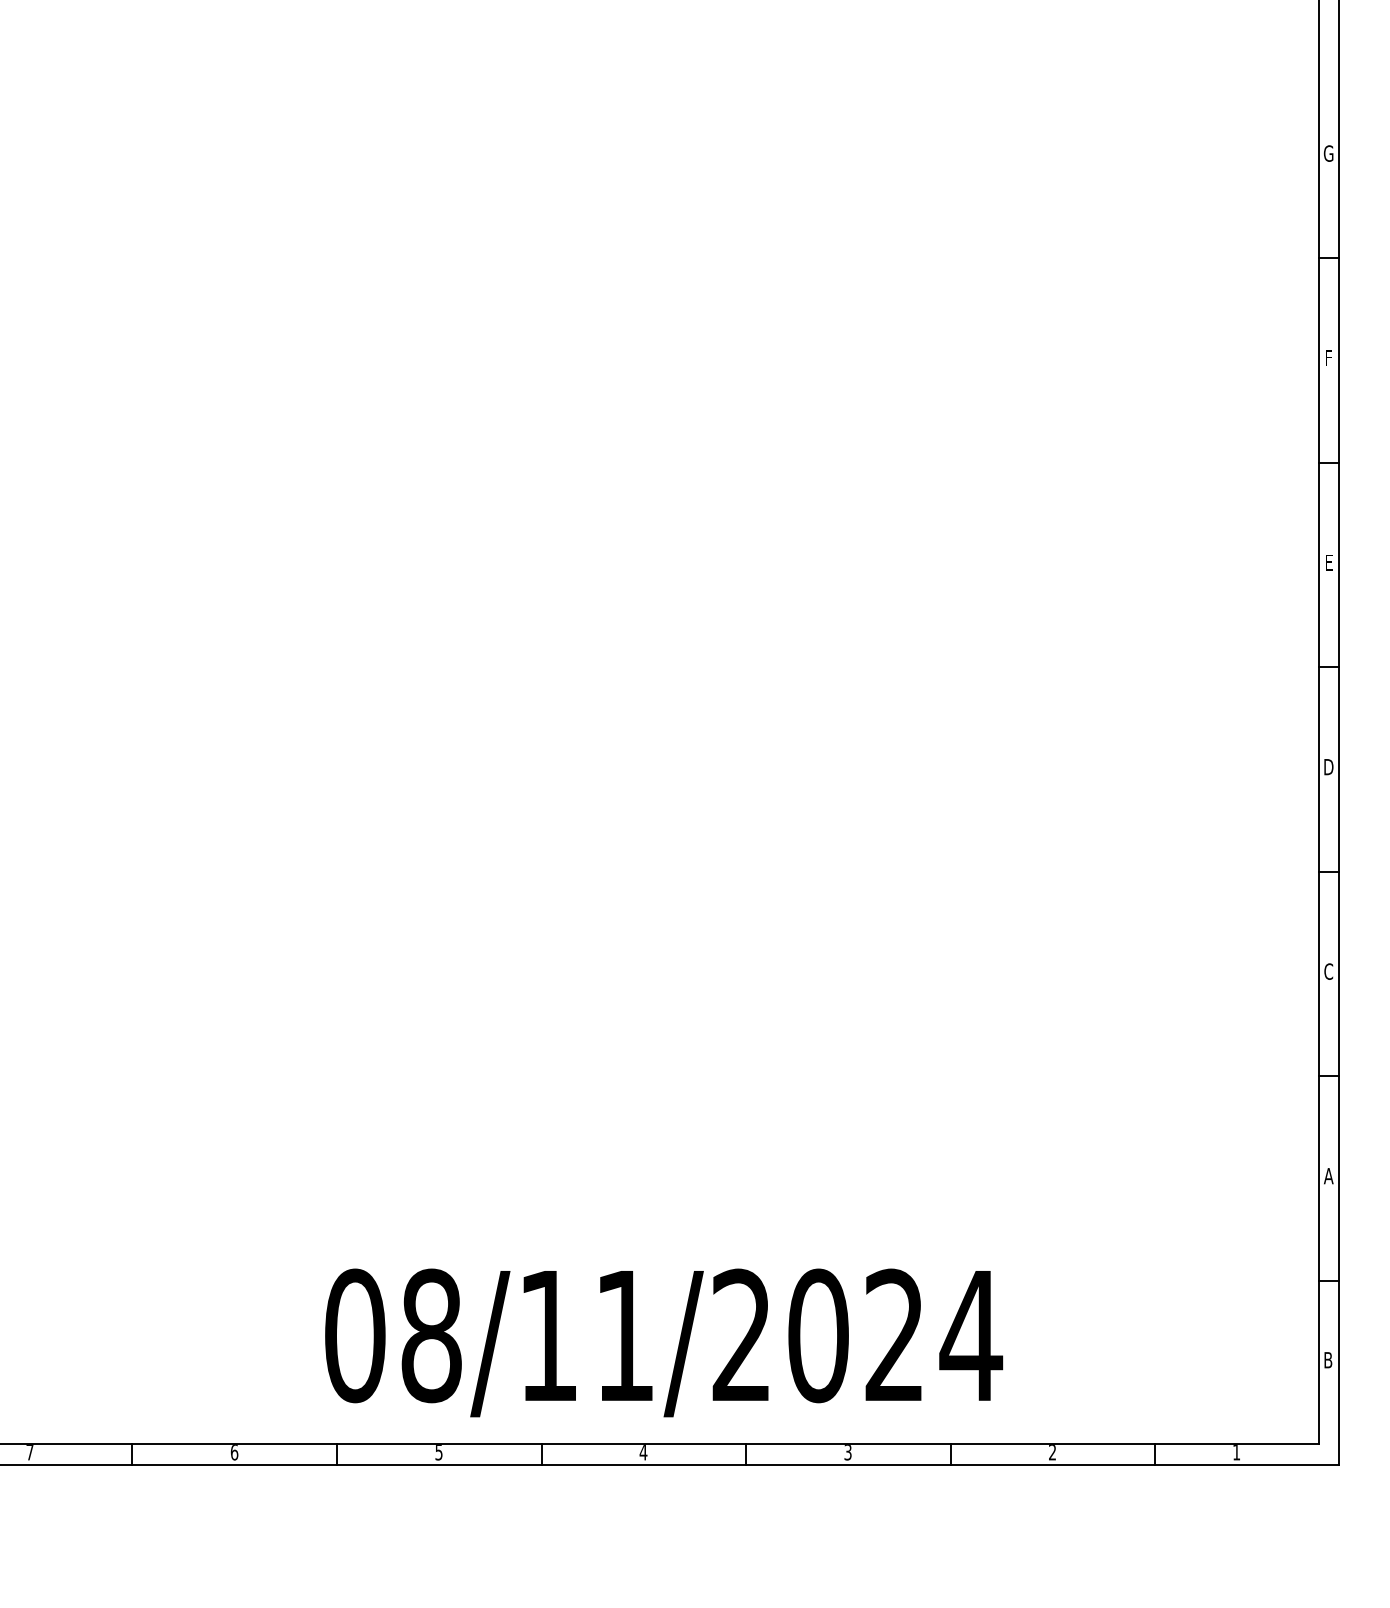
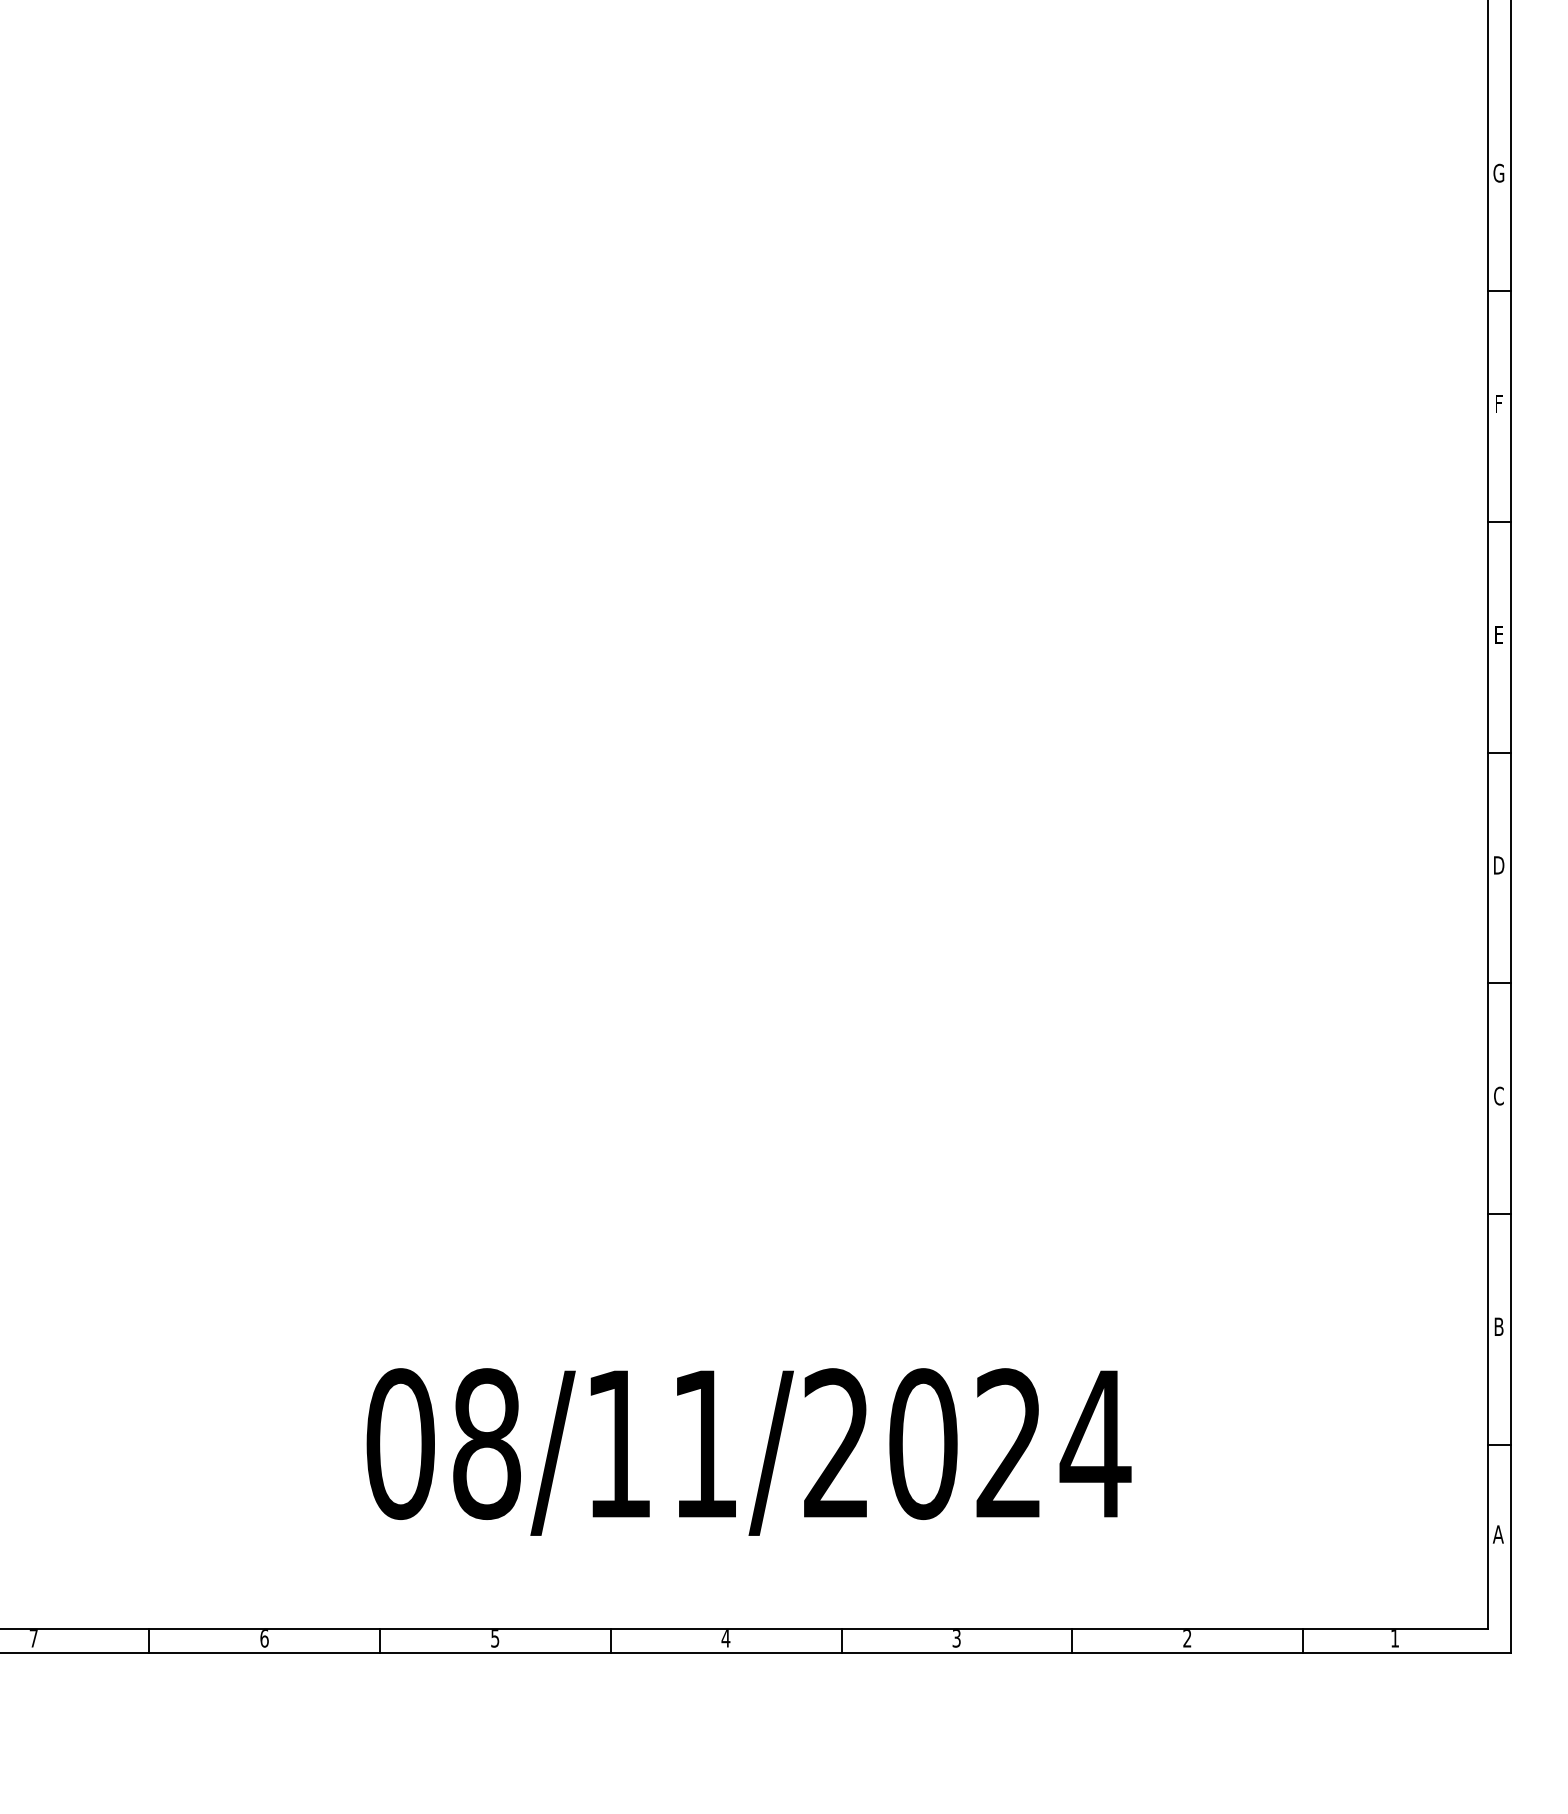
text: (1328, 1175) -> (1498, 1326), A -> B
text: (663, 1342) -> (748, 1451), moved
text: (1327, 1360) -> (1497, 1534), B -> A

